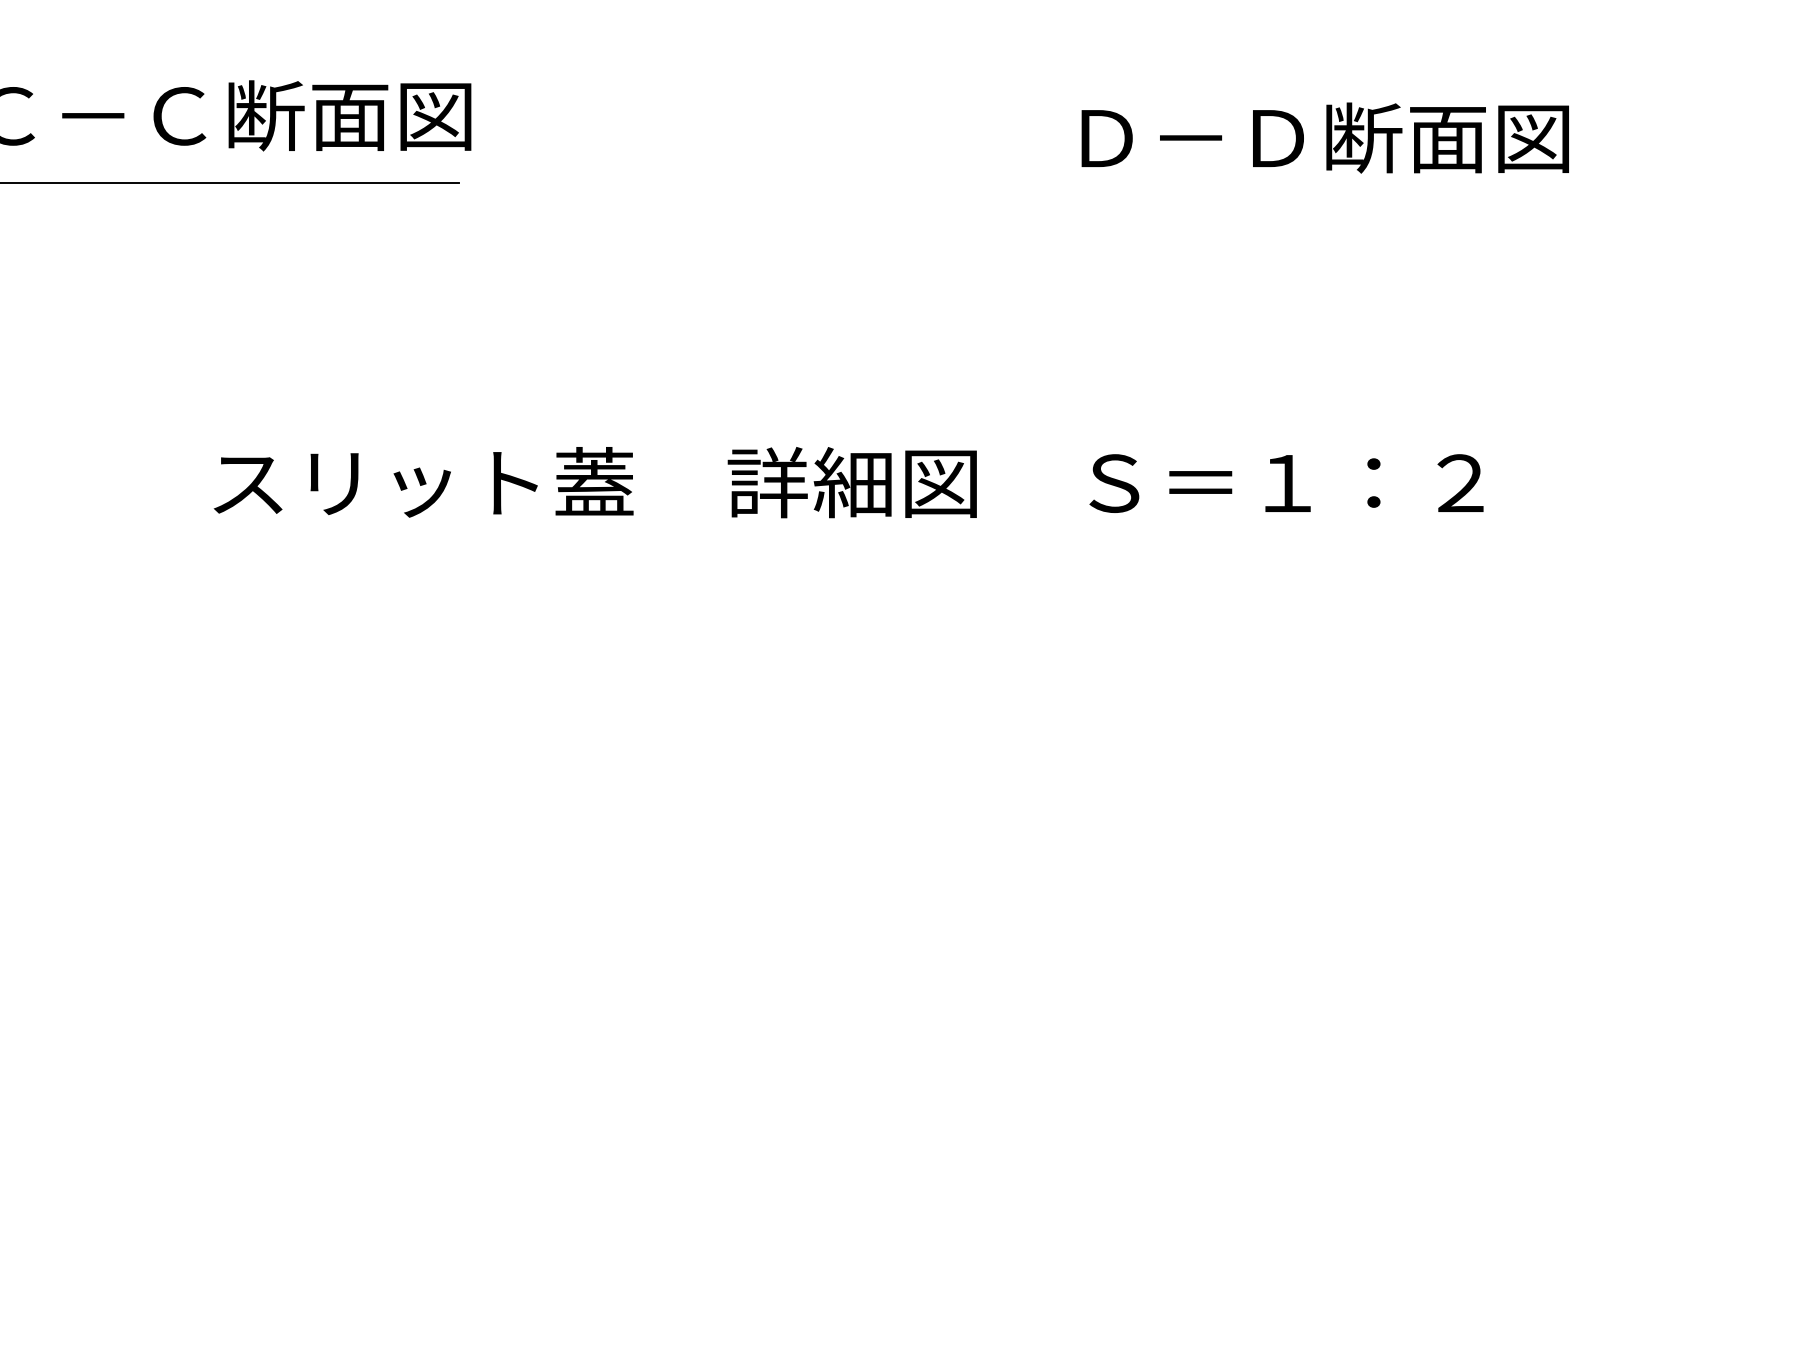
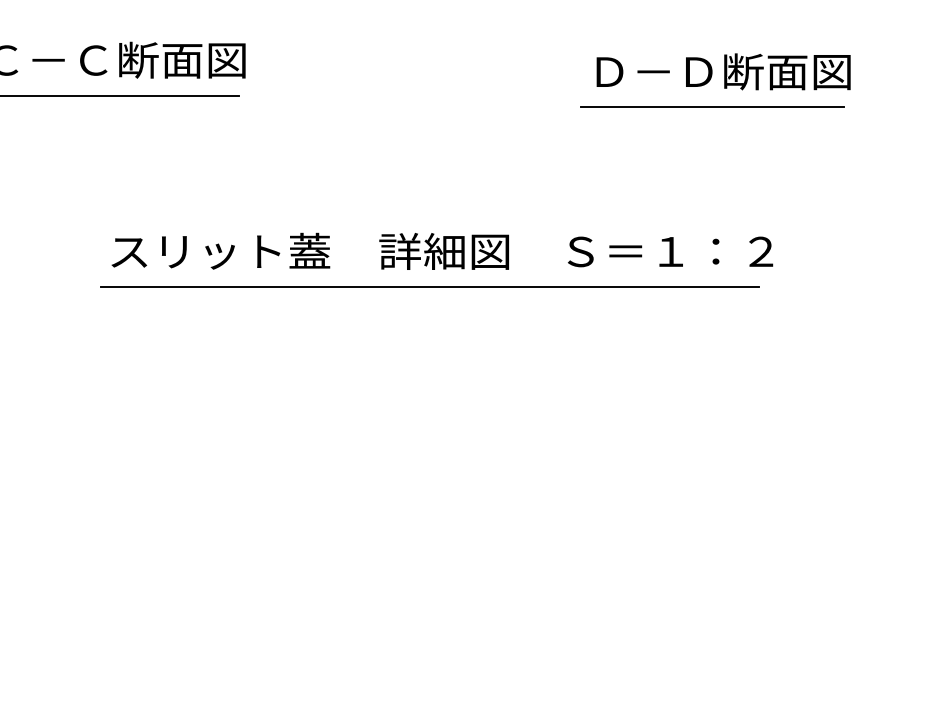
text: (1325, 137) -> (723, 71), moved
line: (1367, 204) -> (712, 106), added
line: (824, 549) -> (429, 286), added

